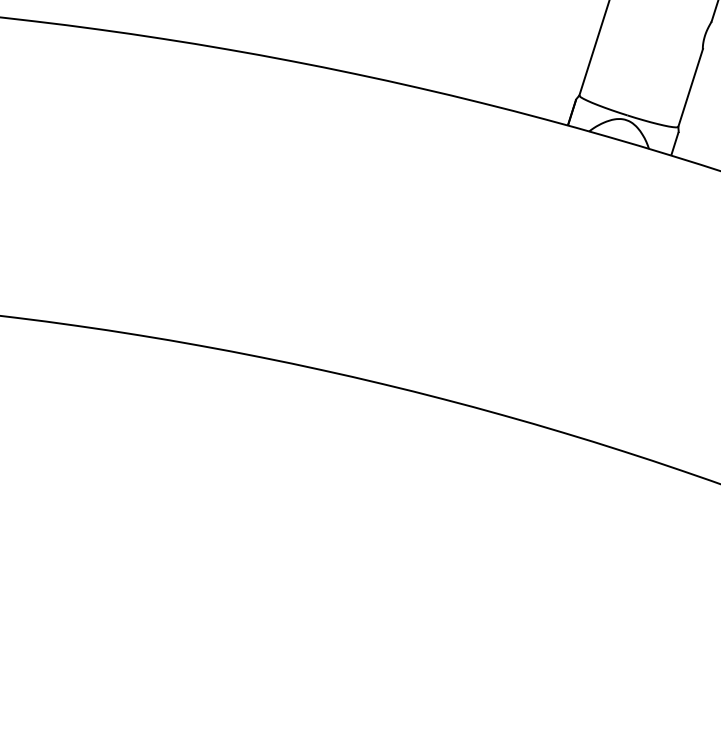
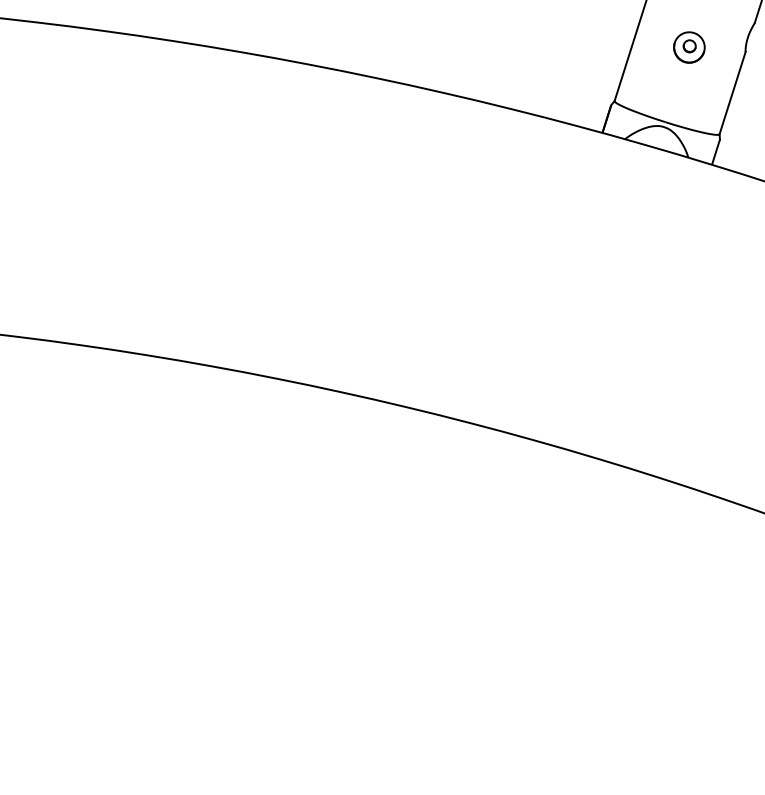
part: (649, 44) -> (688, 47), added

